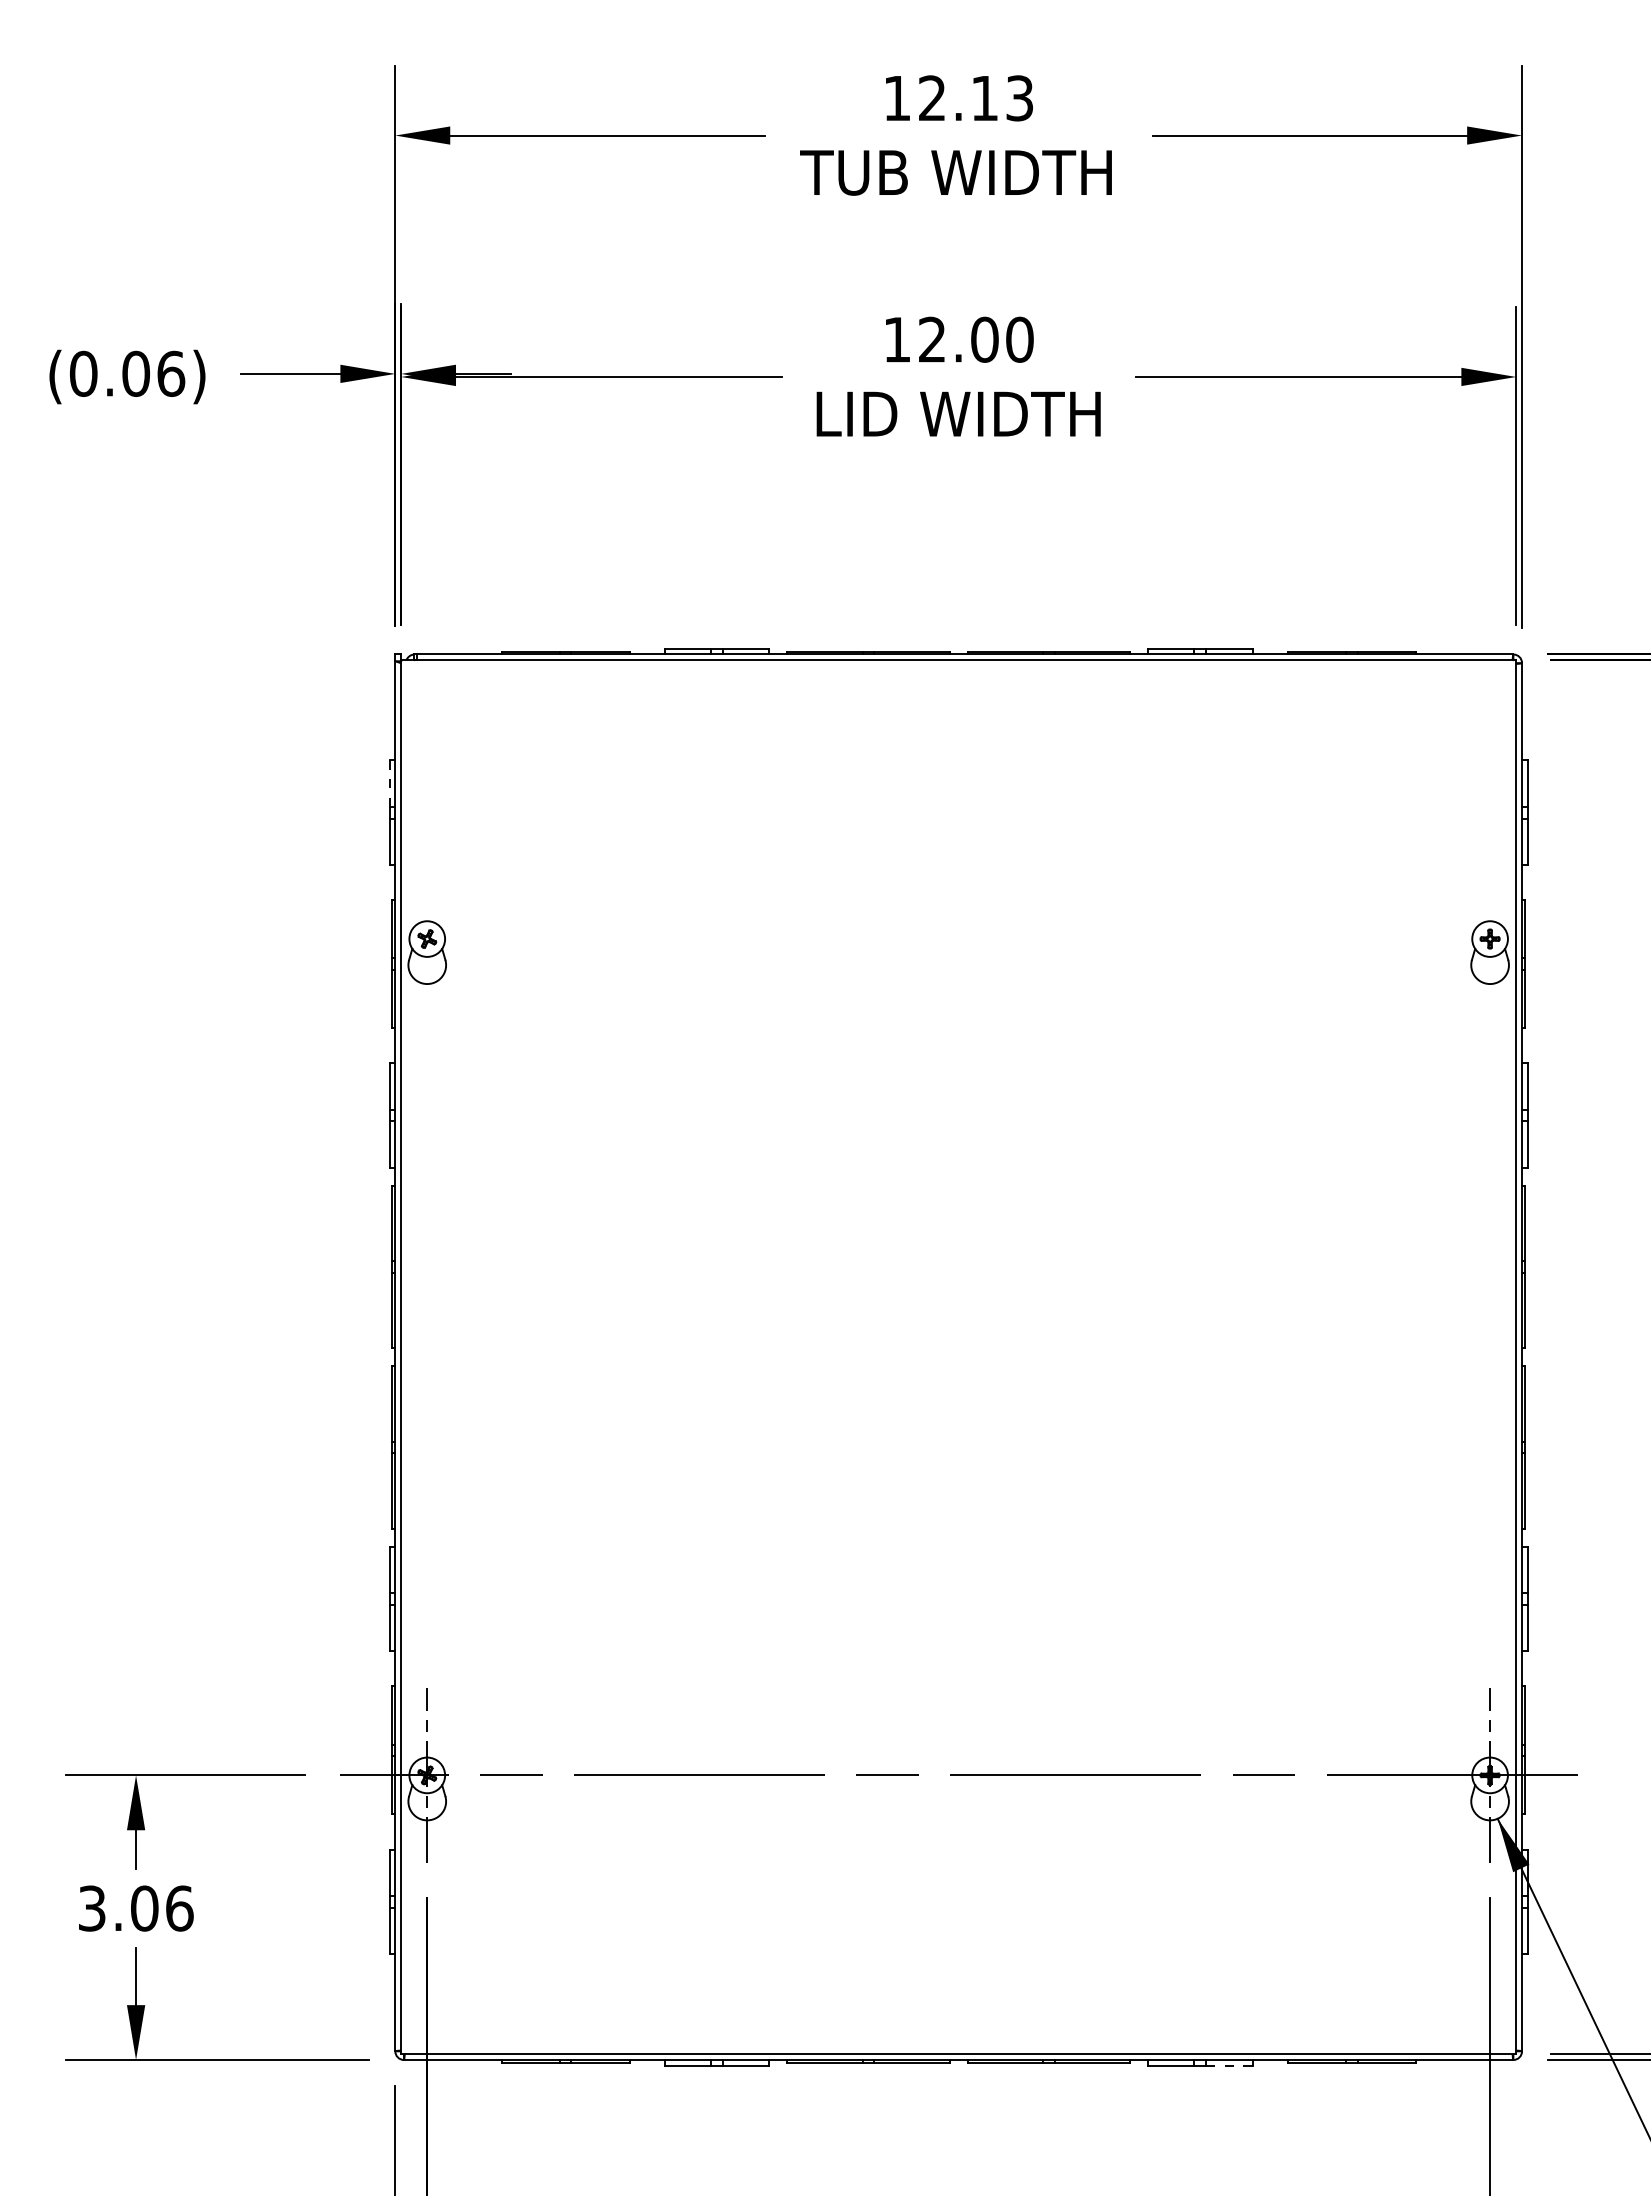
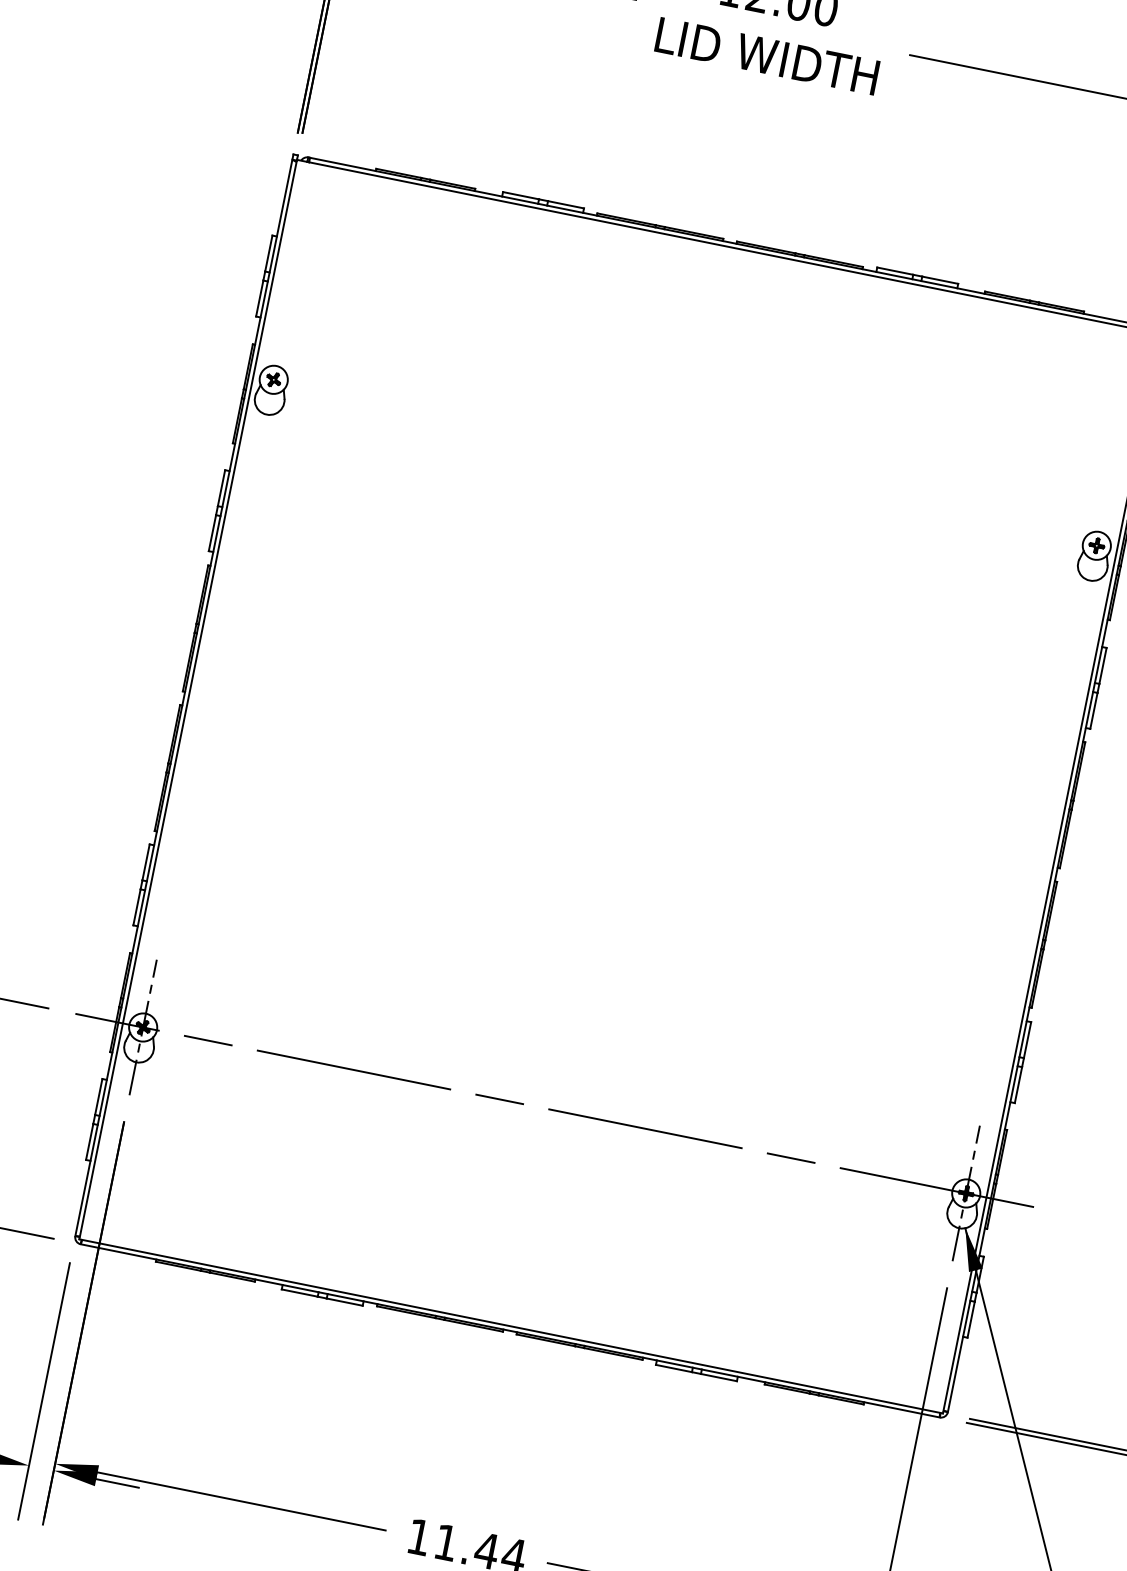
line: (389, 783) -> (268, 253), dashed -> solid
line: (1228, 2065) -> (718, 1377), dashed -> solid

